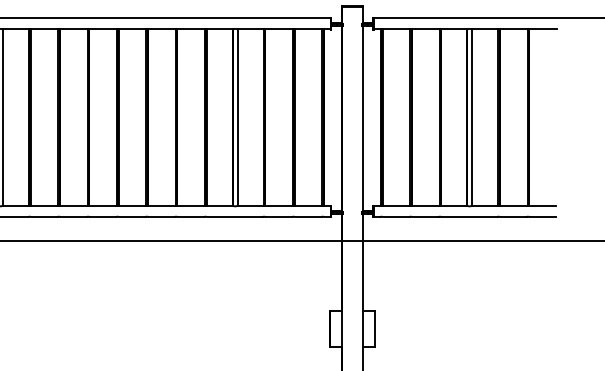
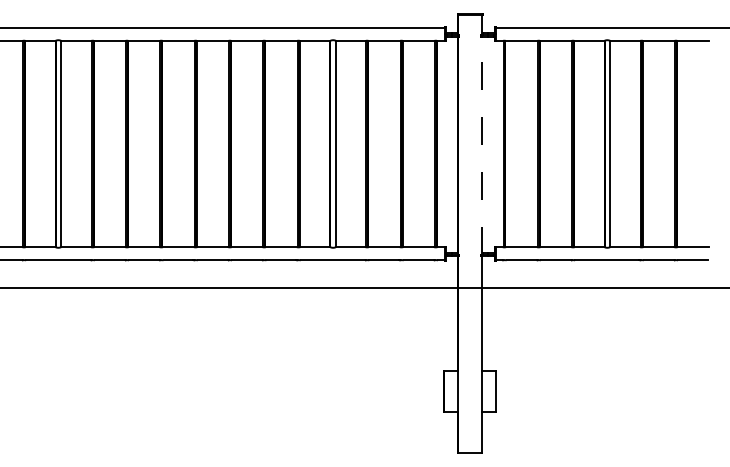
line: (362, 118) -> (482, 145), solid -> dashed

